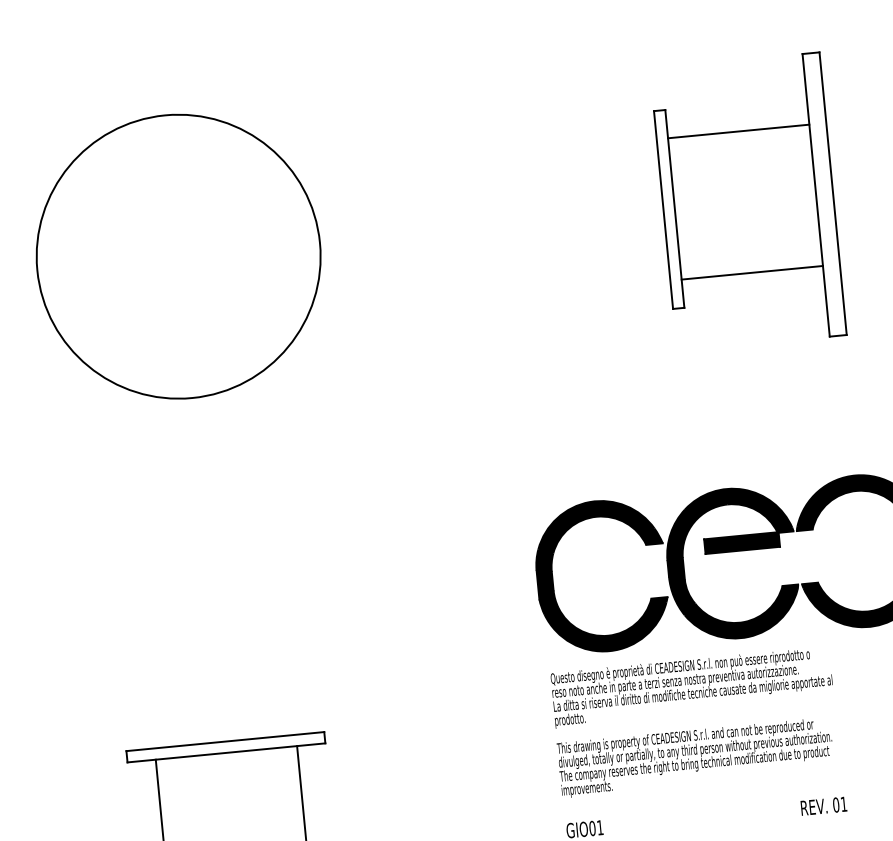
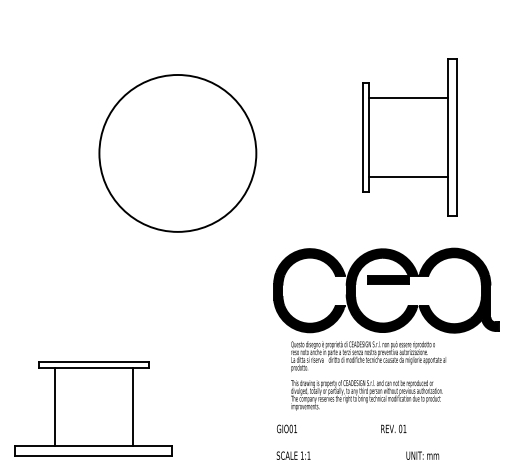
part: (747, 202) -> (409, 137), moved
part: (177, 256) -> (177, 153), moved
text: (695, 721) -> (368, 375), moved
text: (823, 805) -> (393, 428), moved

